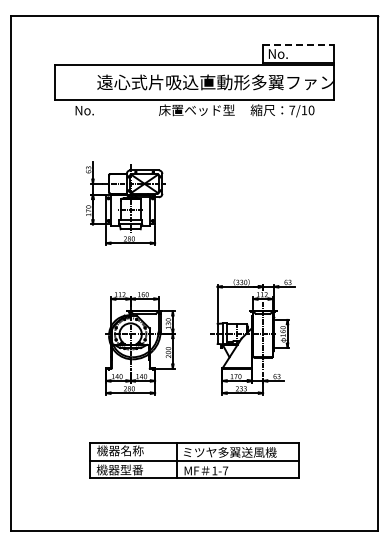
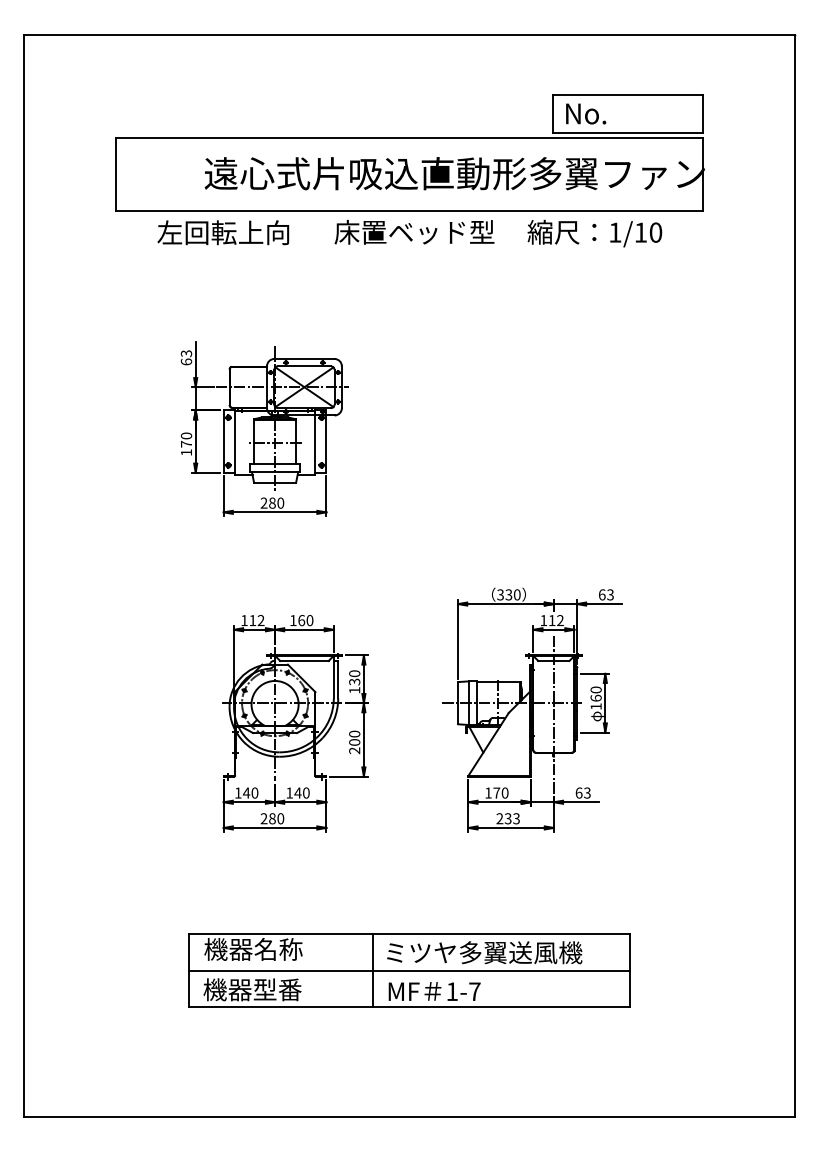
line: (298, 44) -> (628, 93), dashed -> solid
text: (106, 110) -> (224, 232), No. -> 左回転上向
text: (292, 110) -> (615, 232), 7/10 -> 1/10

